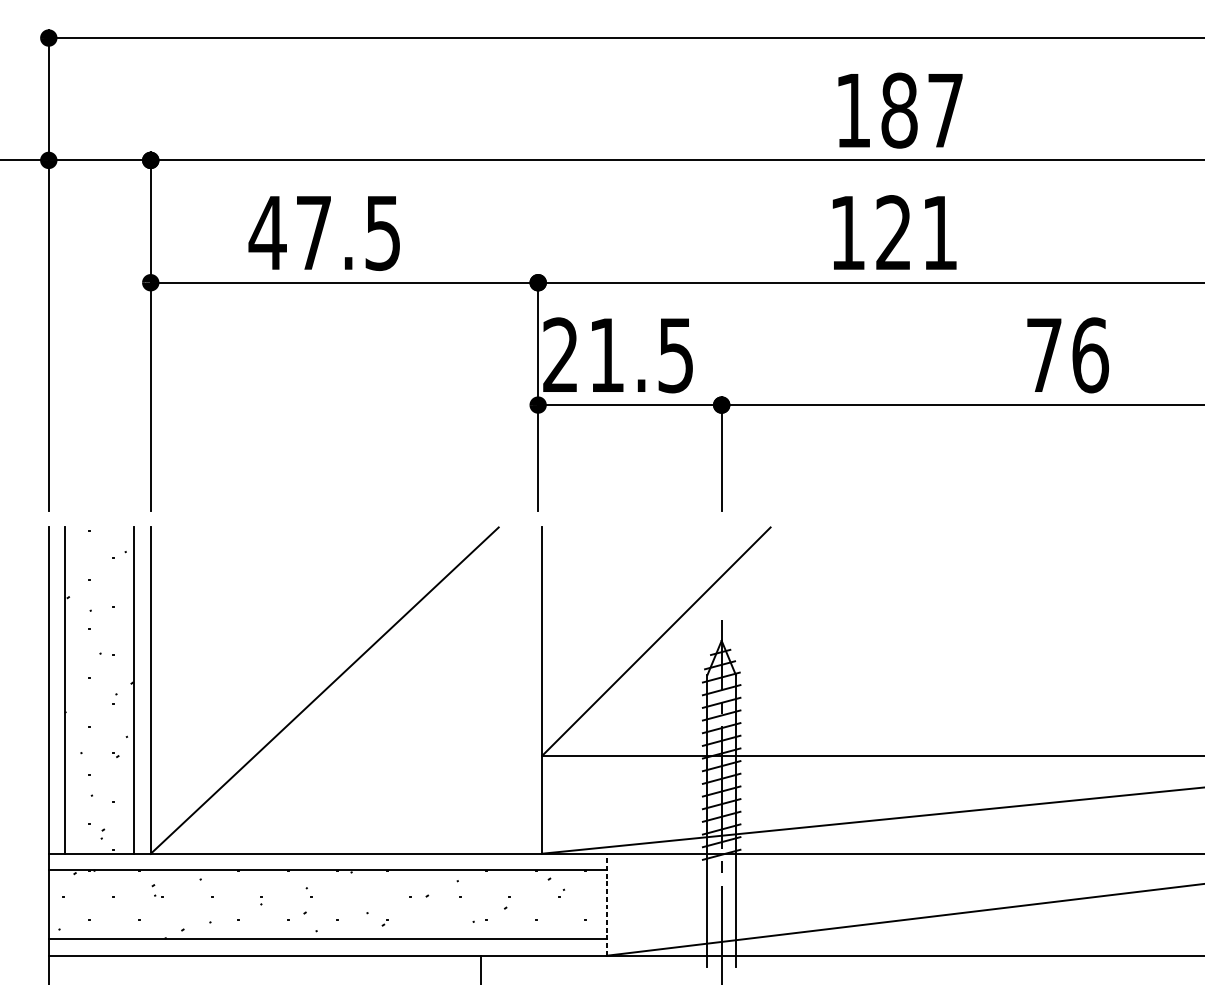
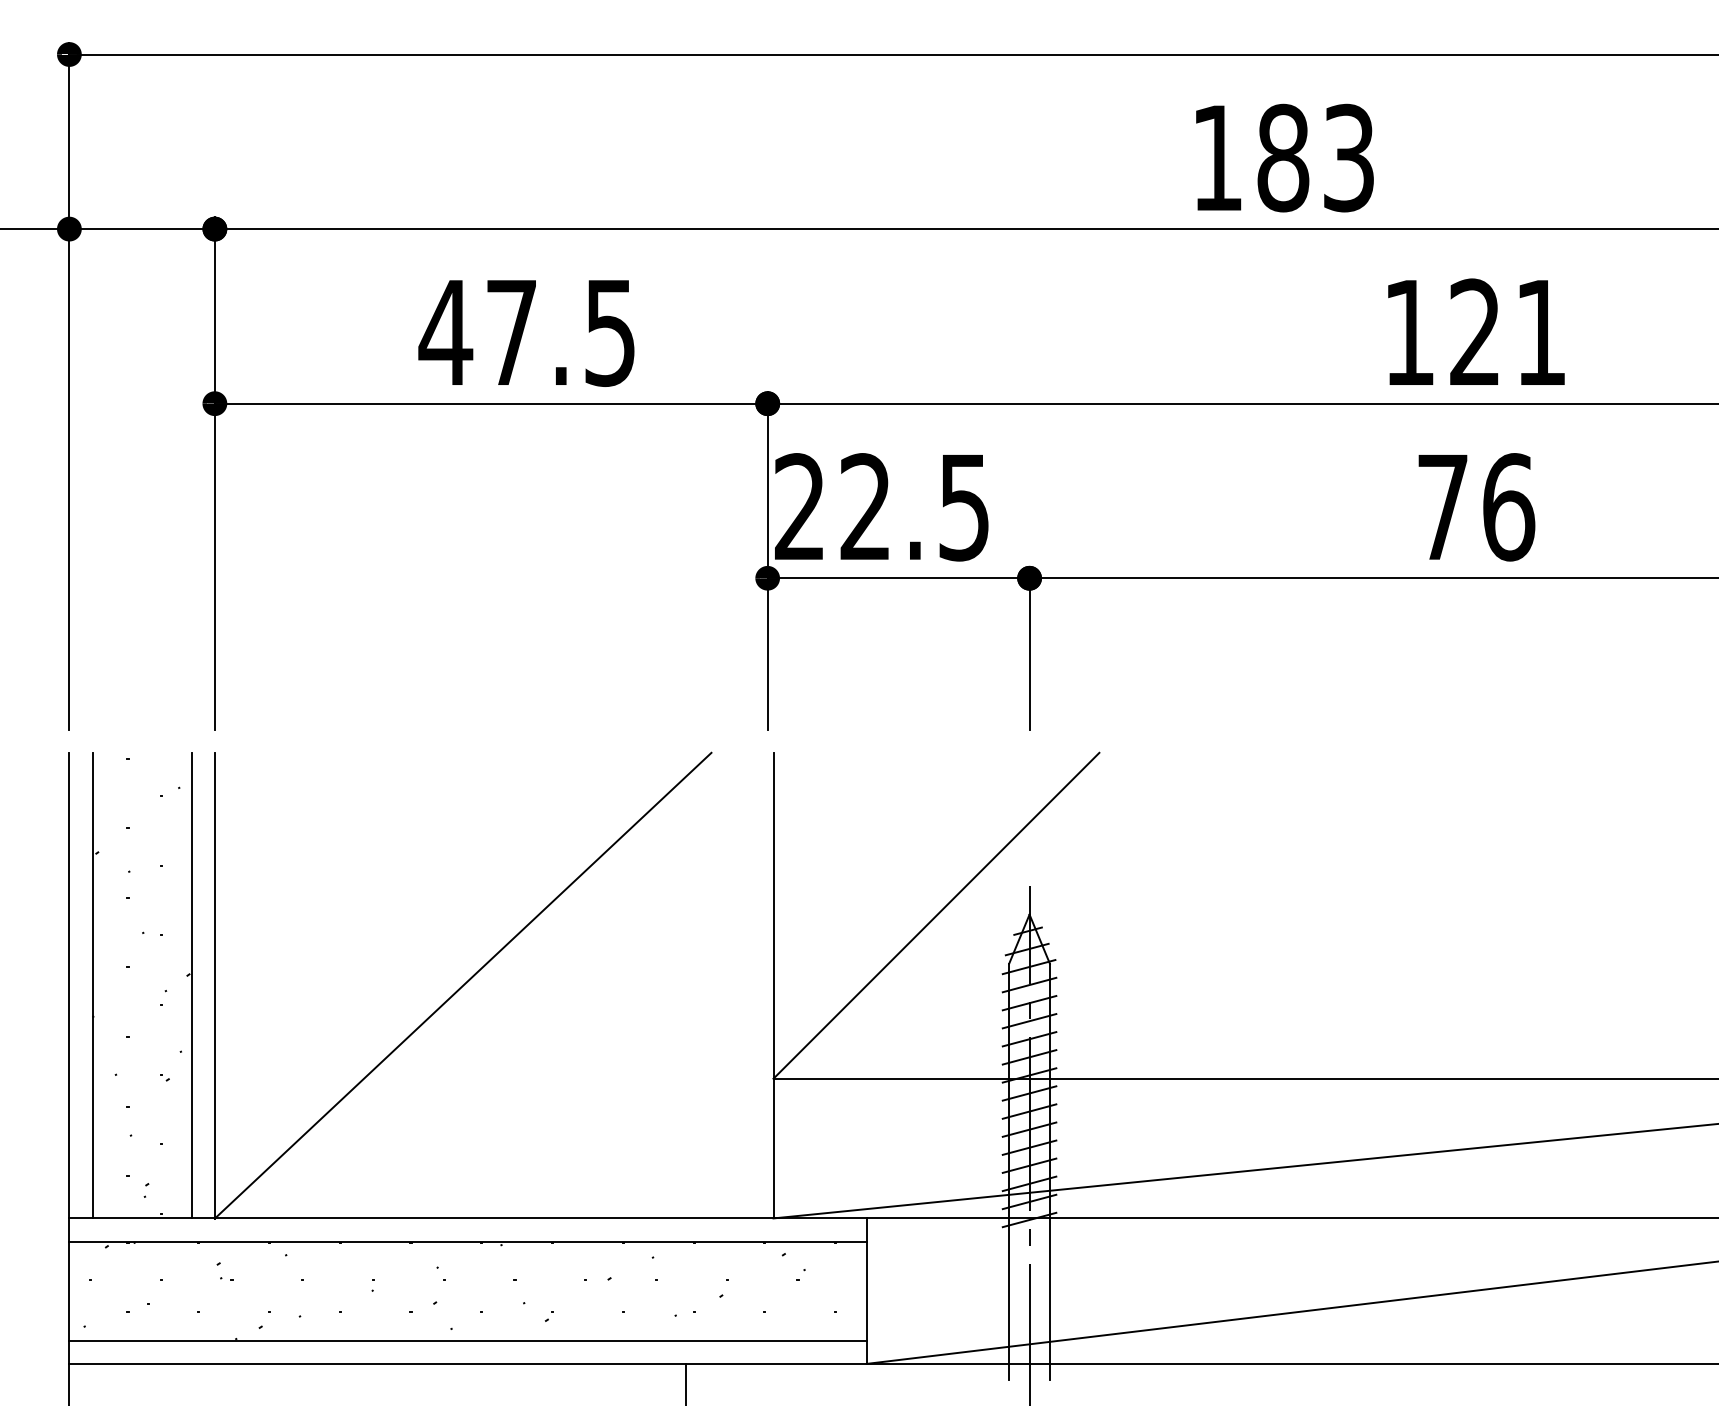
text: (945, 110) -> (1348, 157), 187 -> 183
text: (894, 232) -> (1476, 331), moved
text: (324, 233) -> (526, 333), moved
text: (606, 354) -> (864, 506), 21.5 -> 22.5
text: (1067, 355) -> (1476, 507), moved
line: (607, 904) -> (866, 1291), dashed -> solid

